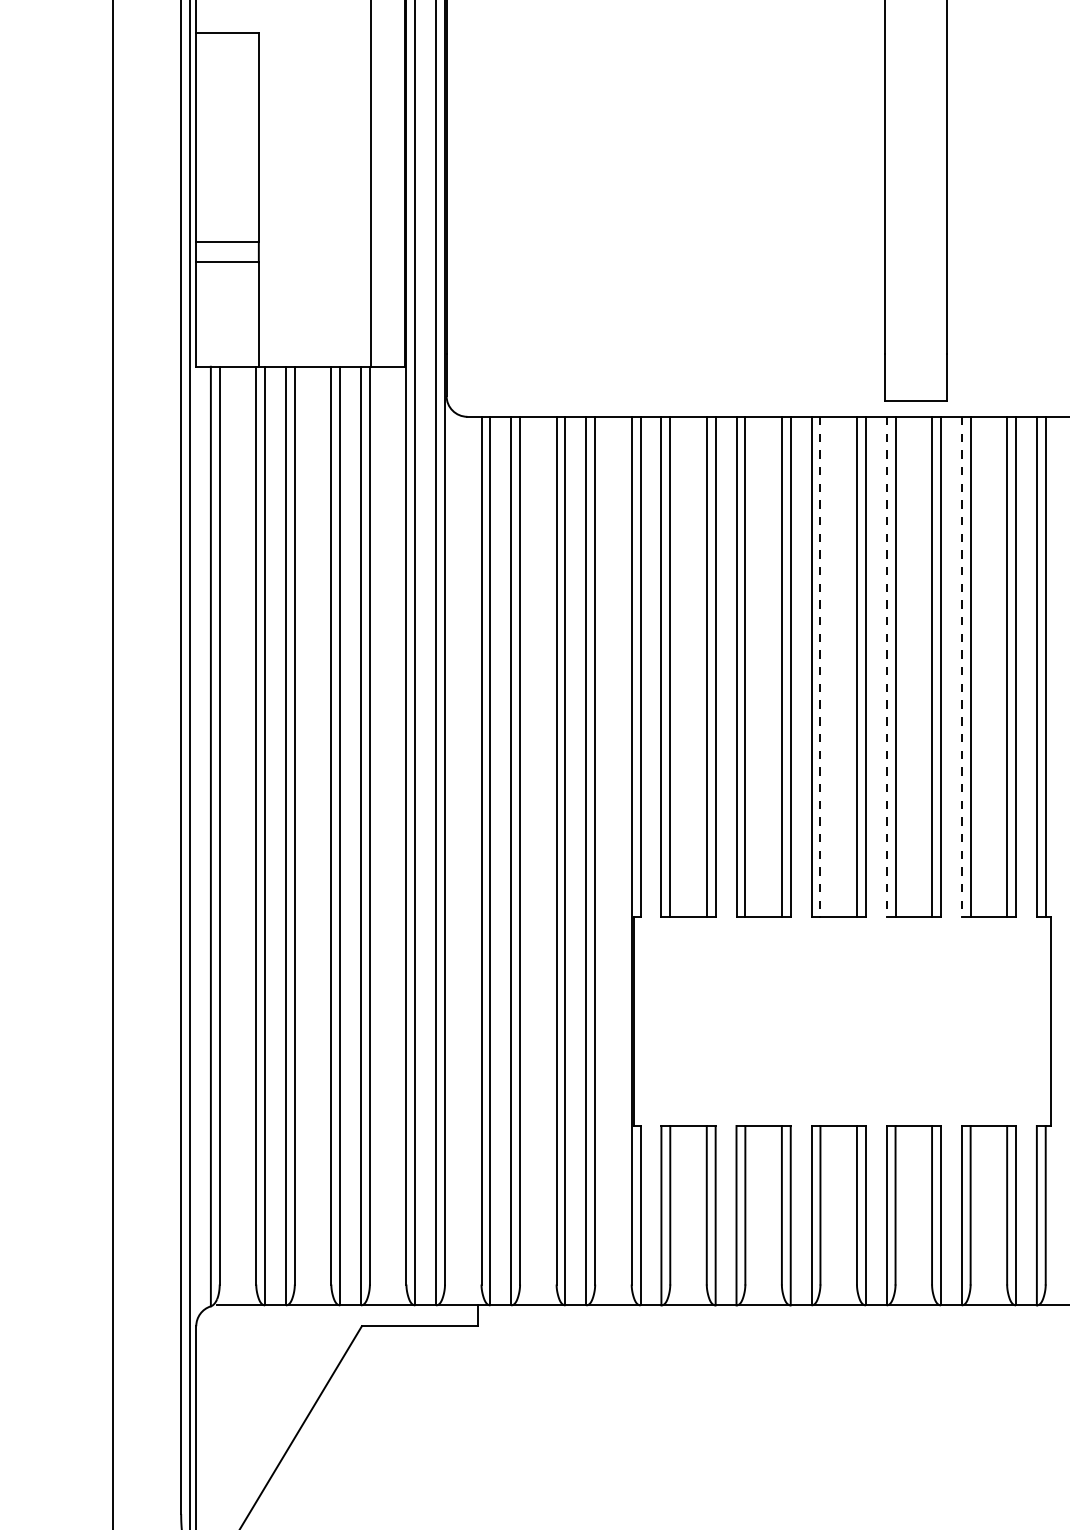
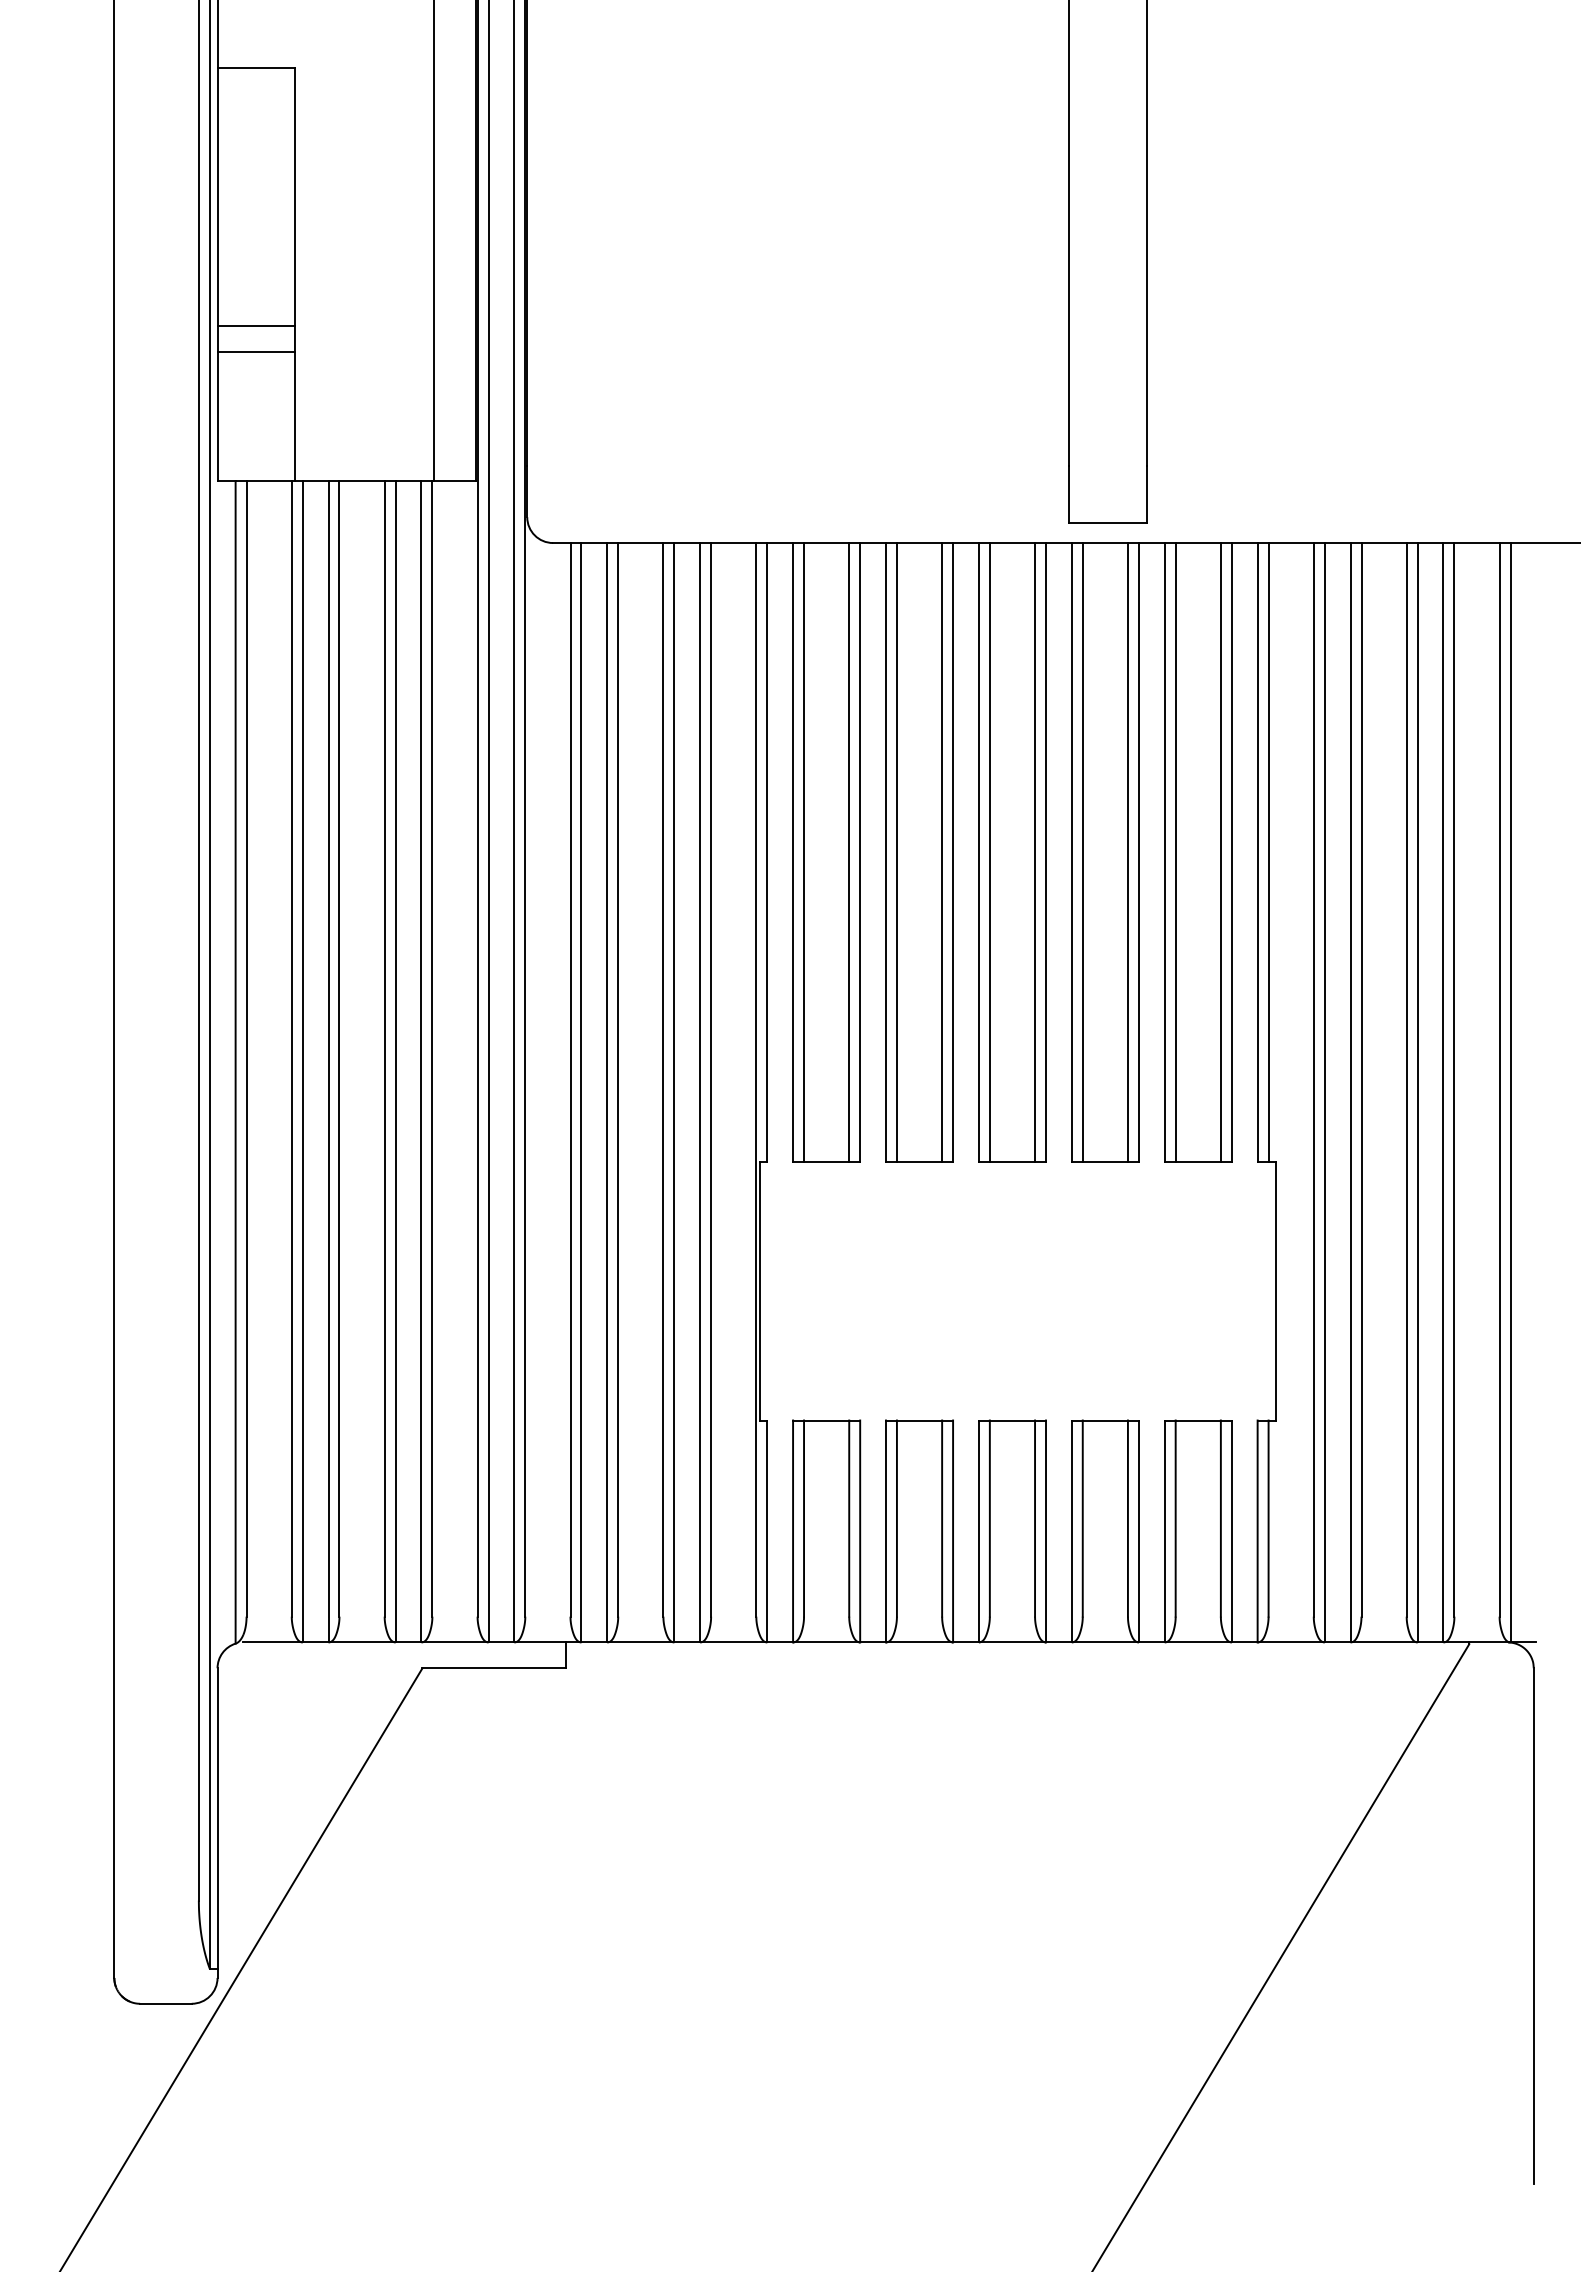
line: (820, 666) -> (989, 852), dashed -> solid
line: (886, 666) -> (1071, 852), dashed -> solid
line: (961, 666) -> (1164, 852), dashed -> solid

